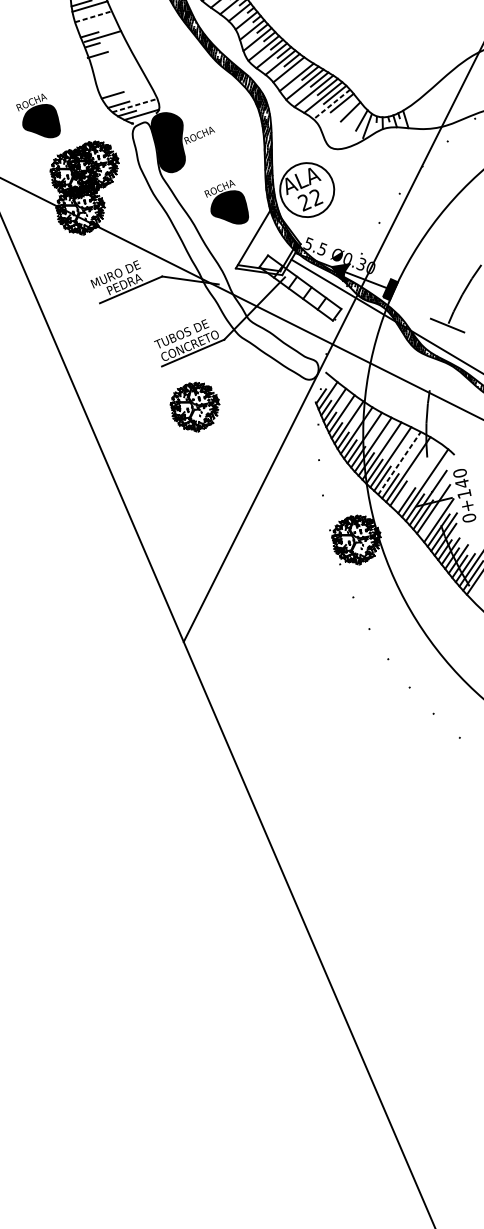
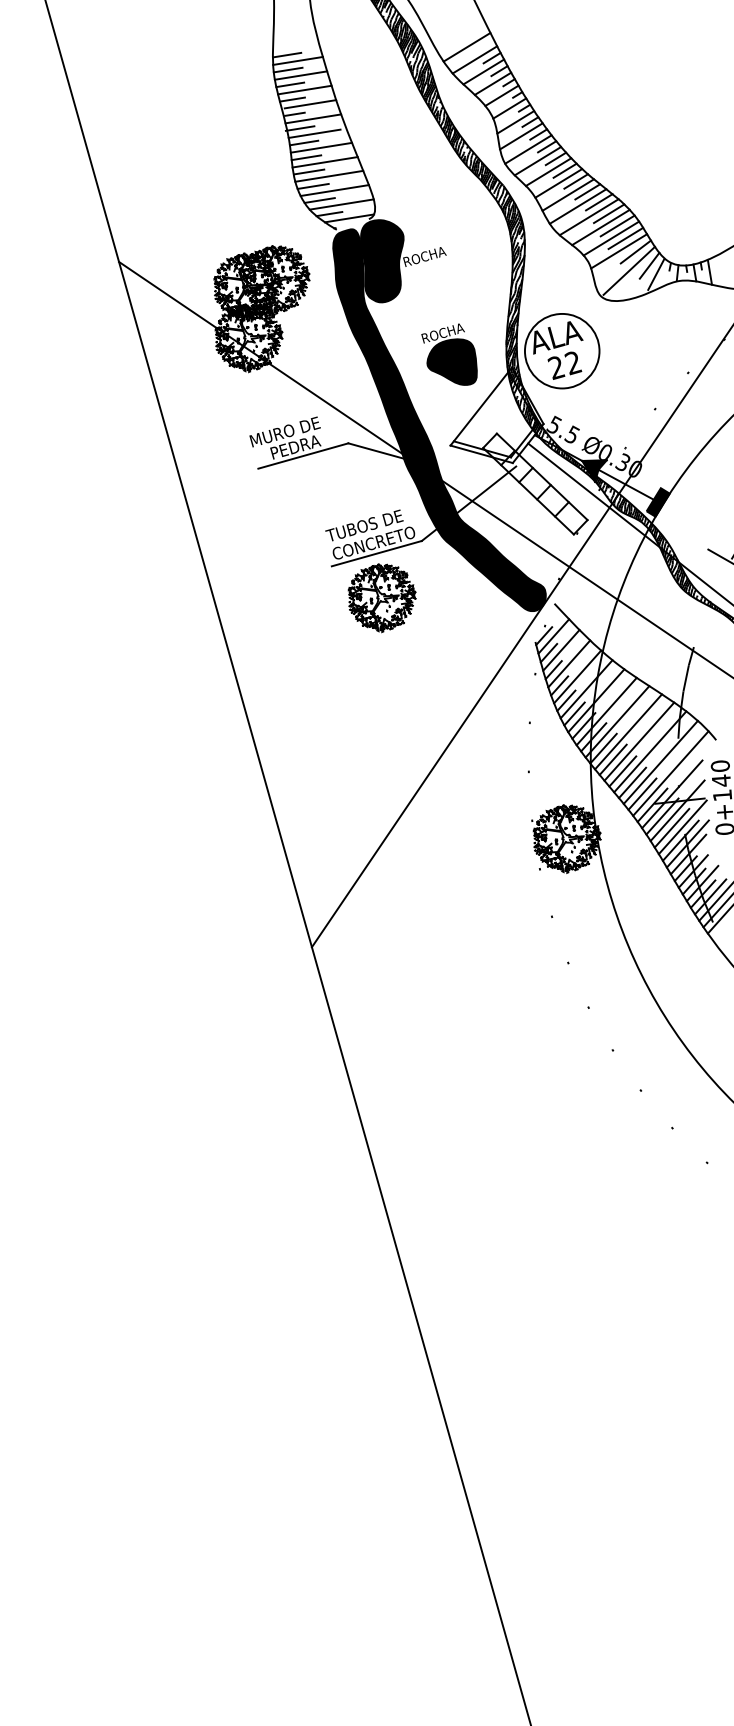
line: (83, 13) -> (287, 69), added
line: (93, 16) -> (301, 75), dashed -> solid
line: (86, 24) -> (290, 84), added
line: (97, 26) -> (304, 89), added
line: (106, 46) -> (313, 118), added
line: (108, 57) -> (314, 133), added
line: (101, 64) -> (303, 142), added
line: (114, 66) -> (321, 147), added
line: (300, 66) -> (575, 181), added
line: (105, 75) -> (306, 157), added
line: (118, 77) -> (324, 162), added
line: (108, 84) -> (309, 171), added
line: (123, 85) -> (329, 175), added
line: (128, 96) -> (334, 190), added
line: (331, 104) -> (610, 238), dashed -> solid
line: (135, 105) -> (342, 204), dashed -> solid
line: (338, 113) -> (619, 251), added
part: (38, 116) -> (207, 202), removed
line: (347, 125) -> (628, 270), added
fill: (225, 251) -> (439, 420), added
part: (194, 407) -> (381, 598), moved
line: (399, 463) -> (639, 741), dashed -> solid
line: (416, 475) -> (660, 761), added
line: (430, 521) -> (671, 827), added

